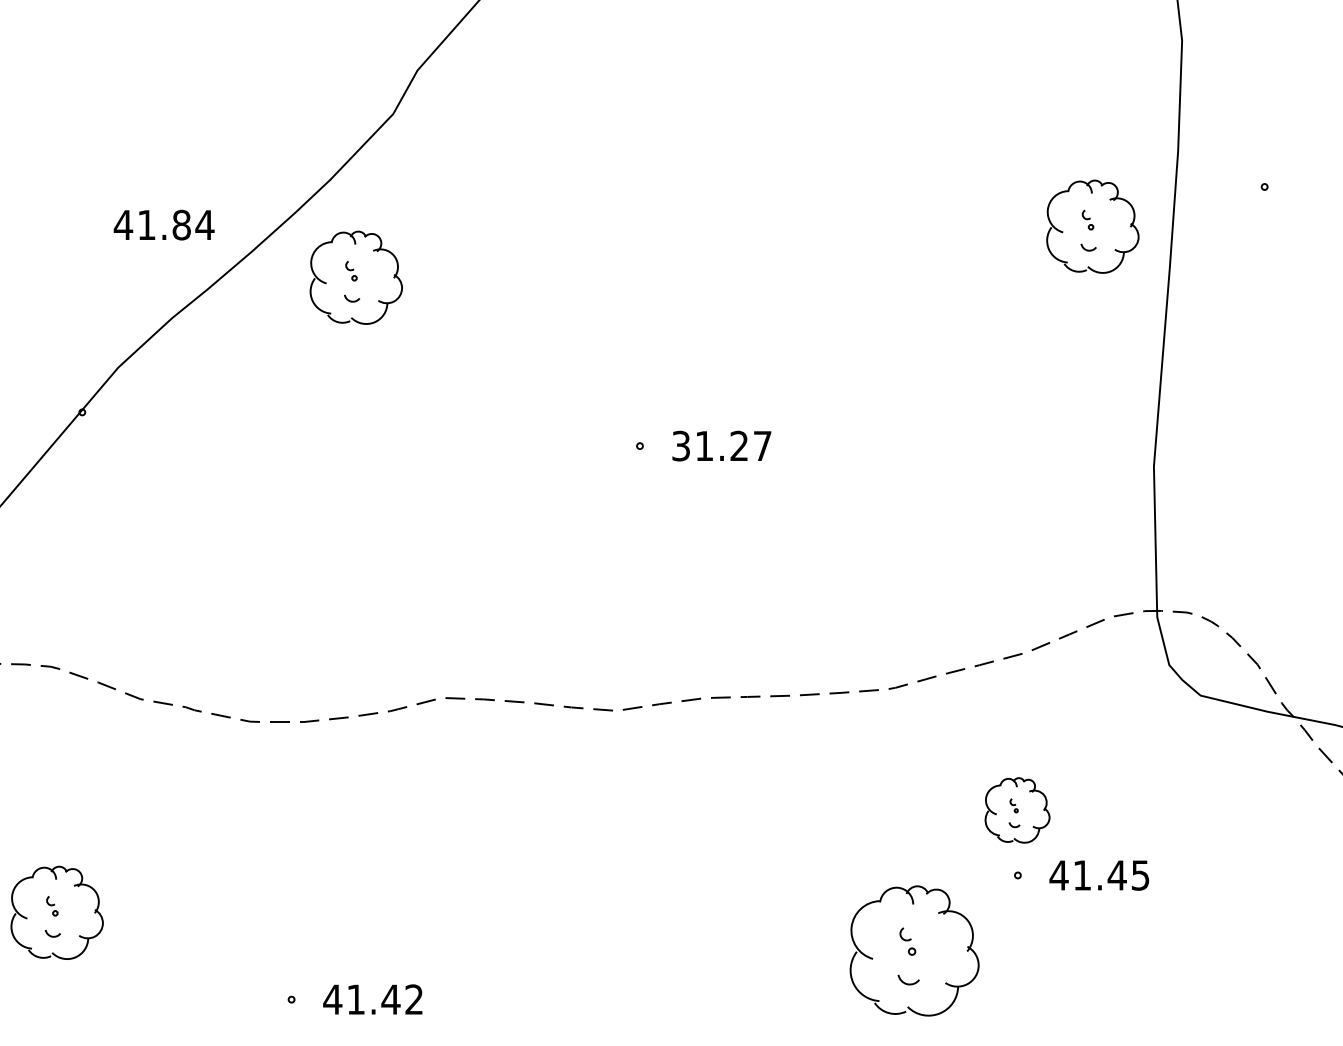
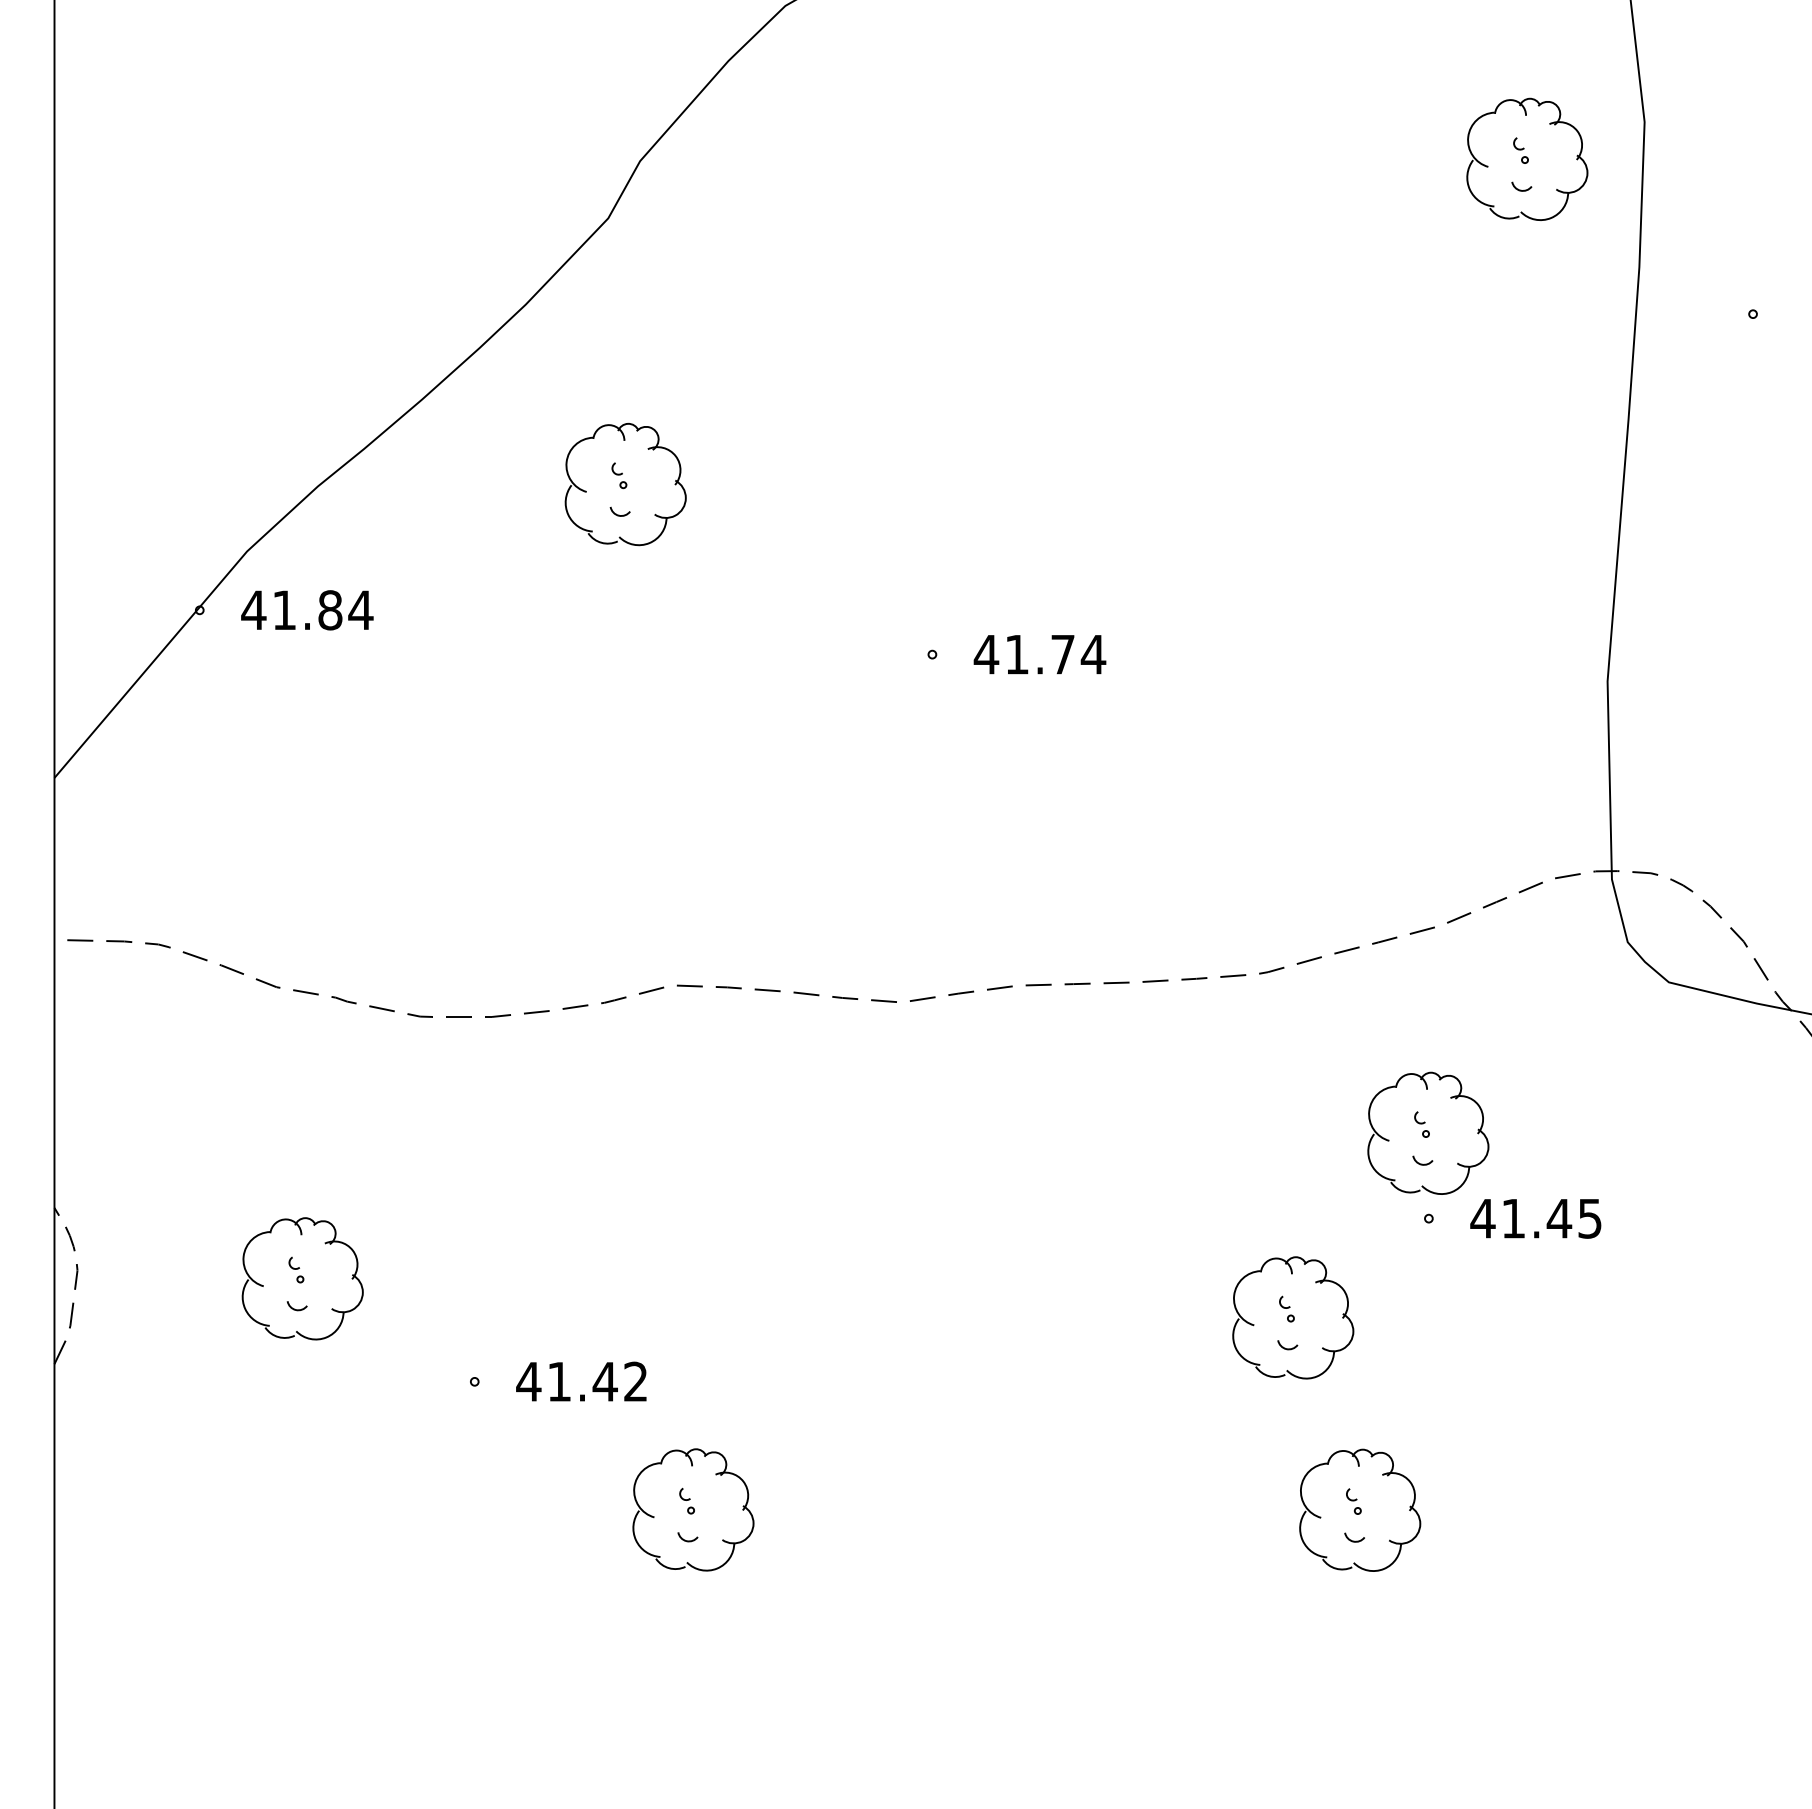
text: (164, 225) -> (307, 610), moved
part: (1092, 226) -> (1527, 158), moved
part: (356, 277) -> (625, 484), moved
text: (721, 446) -> (1039, 654), 31.27 -> 41.74
part: (1017, 809) -> (1428, 1132), size x1.43
part: (56, 912) -> (302, 1278), moved
part: (914, 950) -> (1293, 1317), size x0.71

